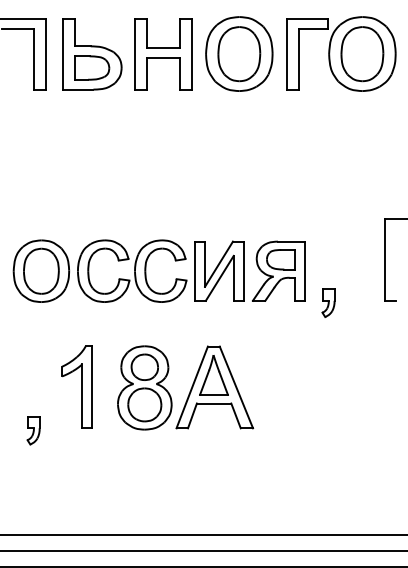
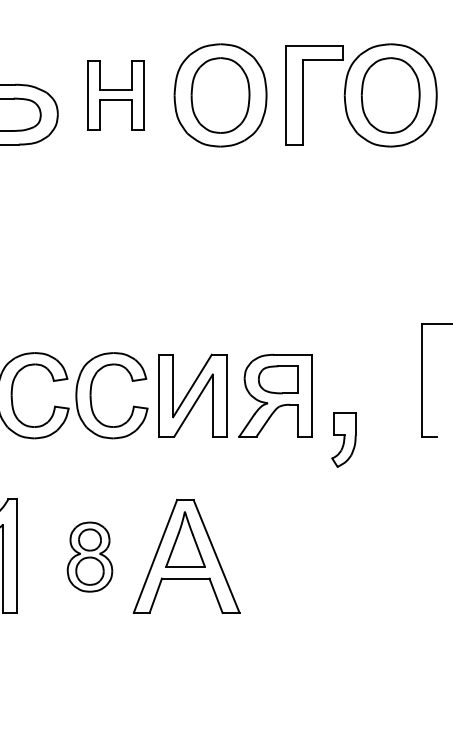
part: (163, 54) -> (115, 96), size x0.7
part: (328, 302) -> (343, 438), size x1.4
part: (144, 387) -> (89, 556), size x0.6

